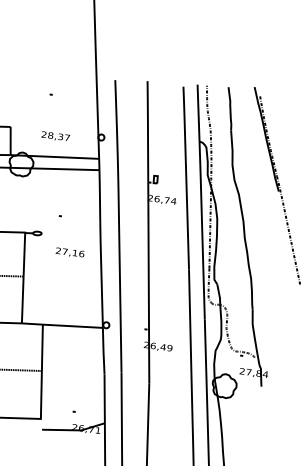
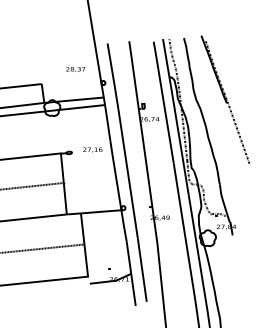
text: (55, 136) -> (75, 69), moved
text: (69, 252) -> (92, 149), moved

